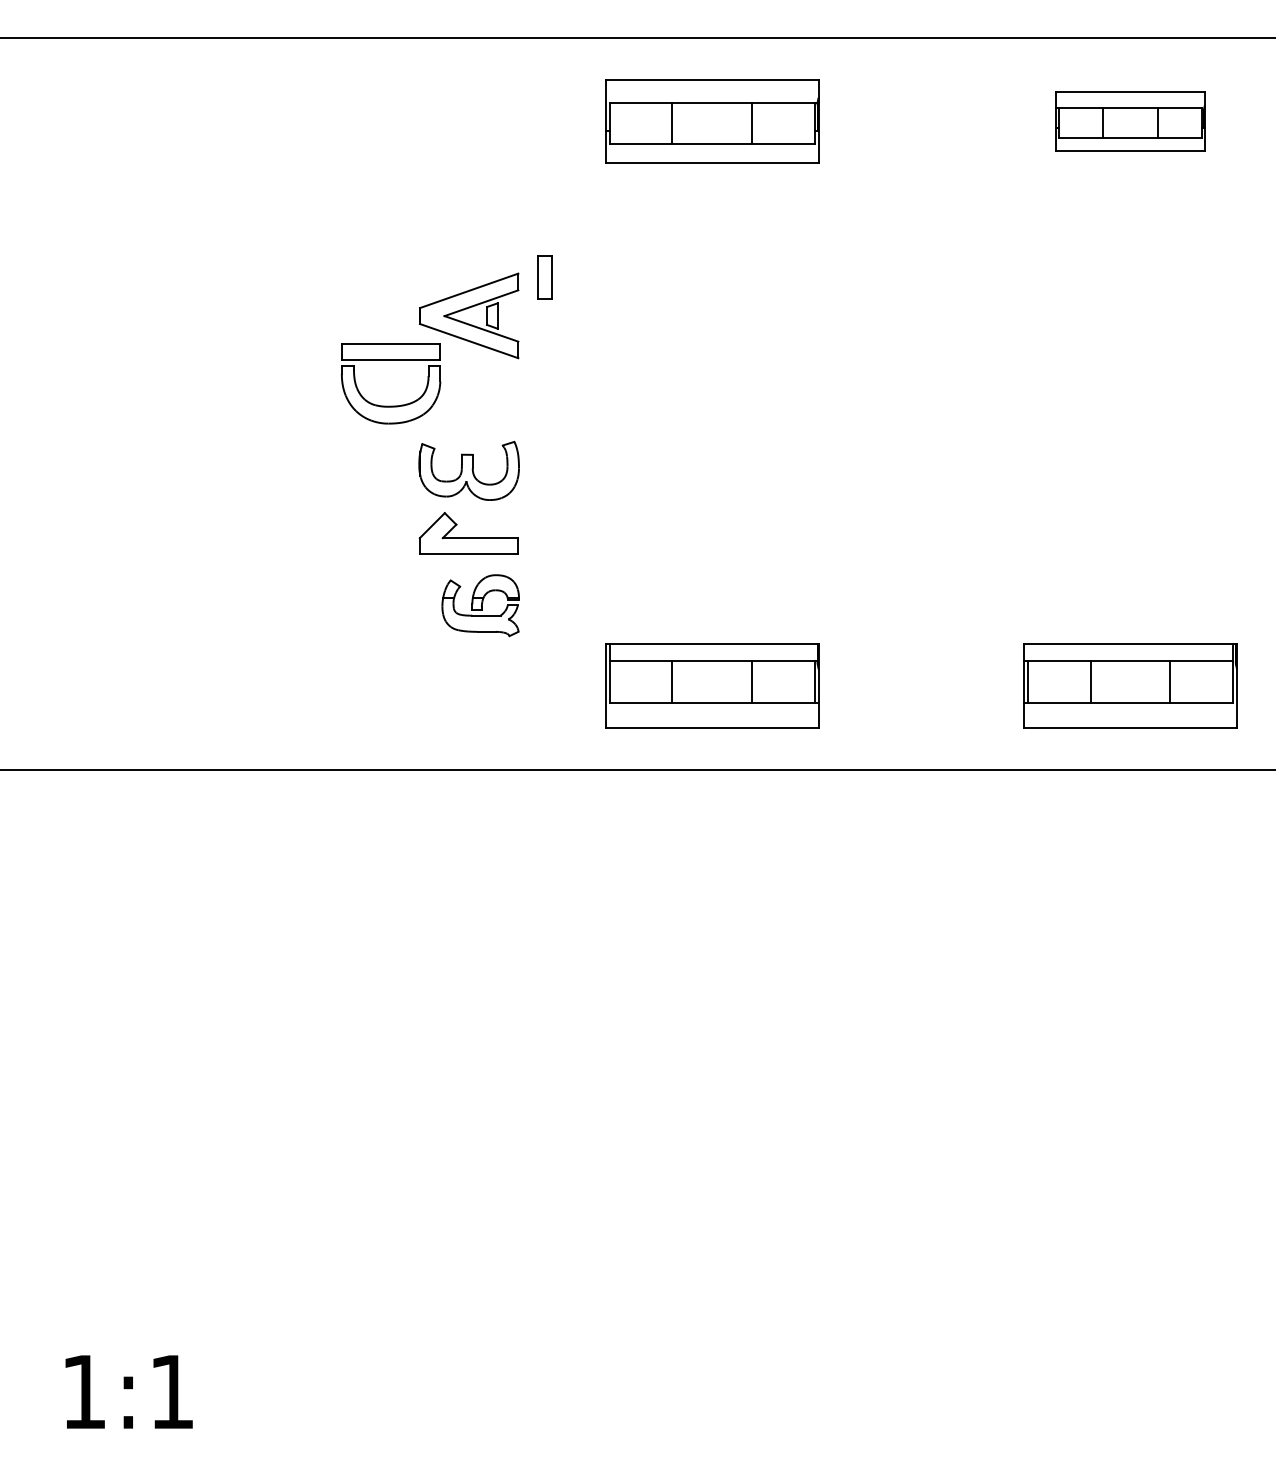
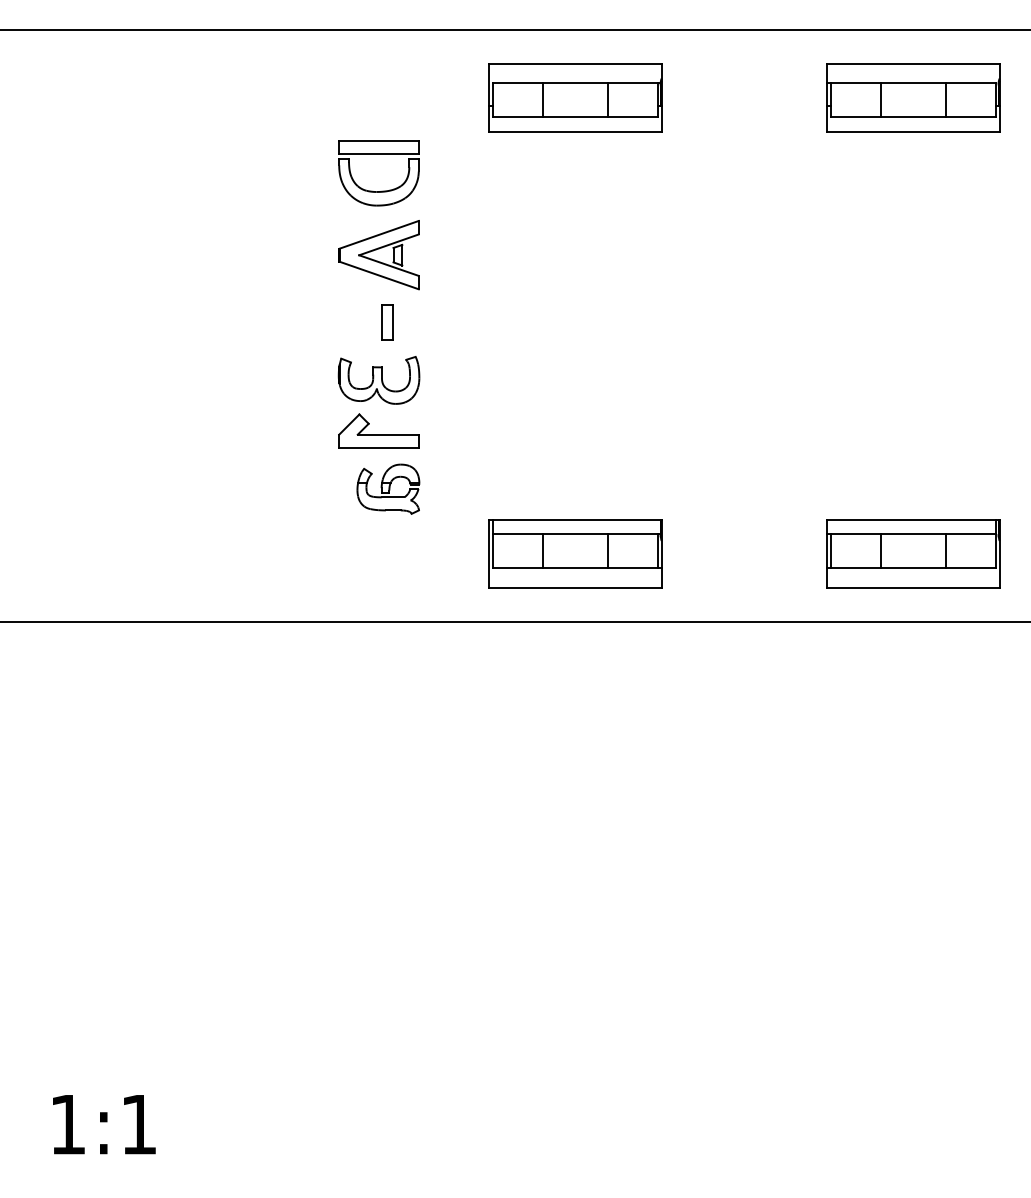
part: (1130, 121) -> (913, 98), size x1.43
part: (544, 277) -> (386, 322), moved
part: (391, 405) -> (379, 190), moved

